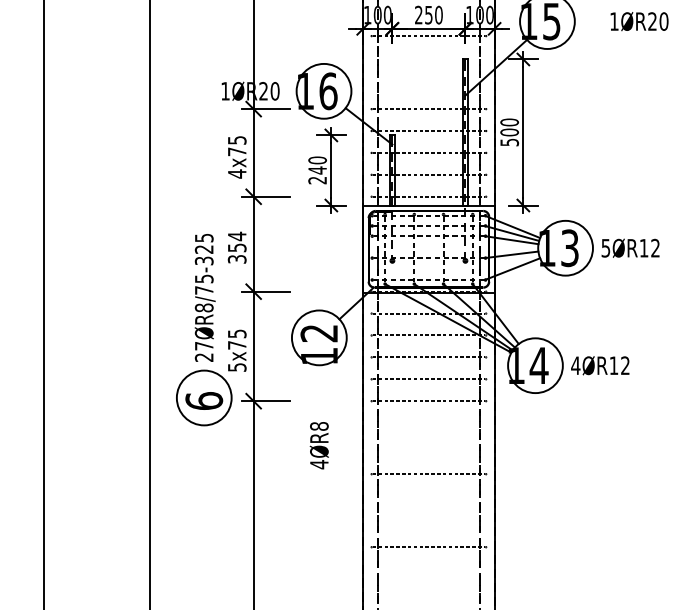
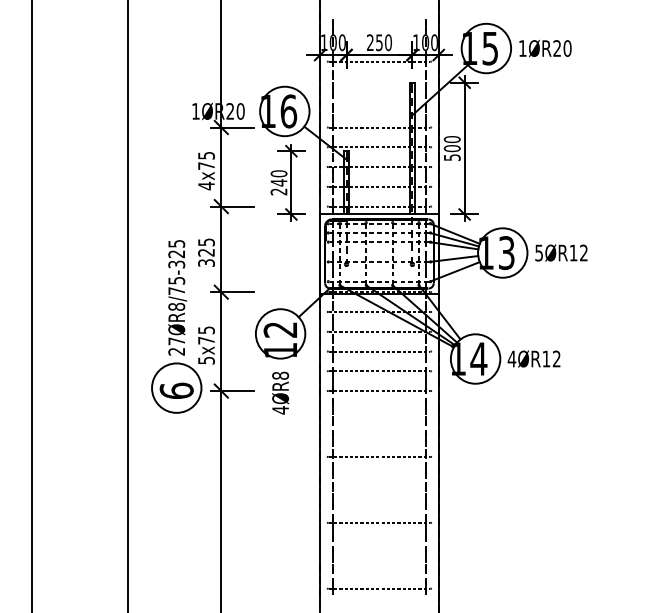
text: (639, 21) -> (545, 48), moved
text: (237, 242) -> (206, 247), 354 -> 325
text: (319, 444) -> (280, 392), moved

